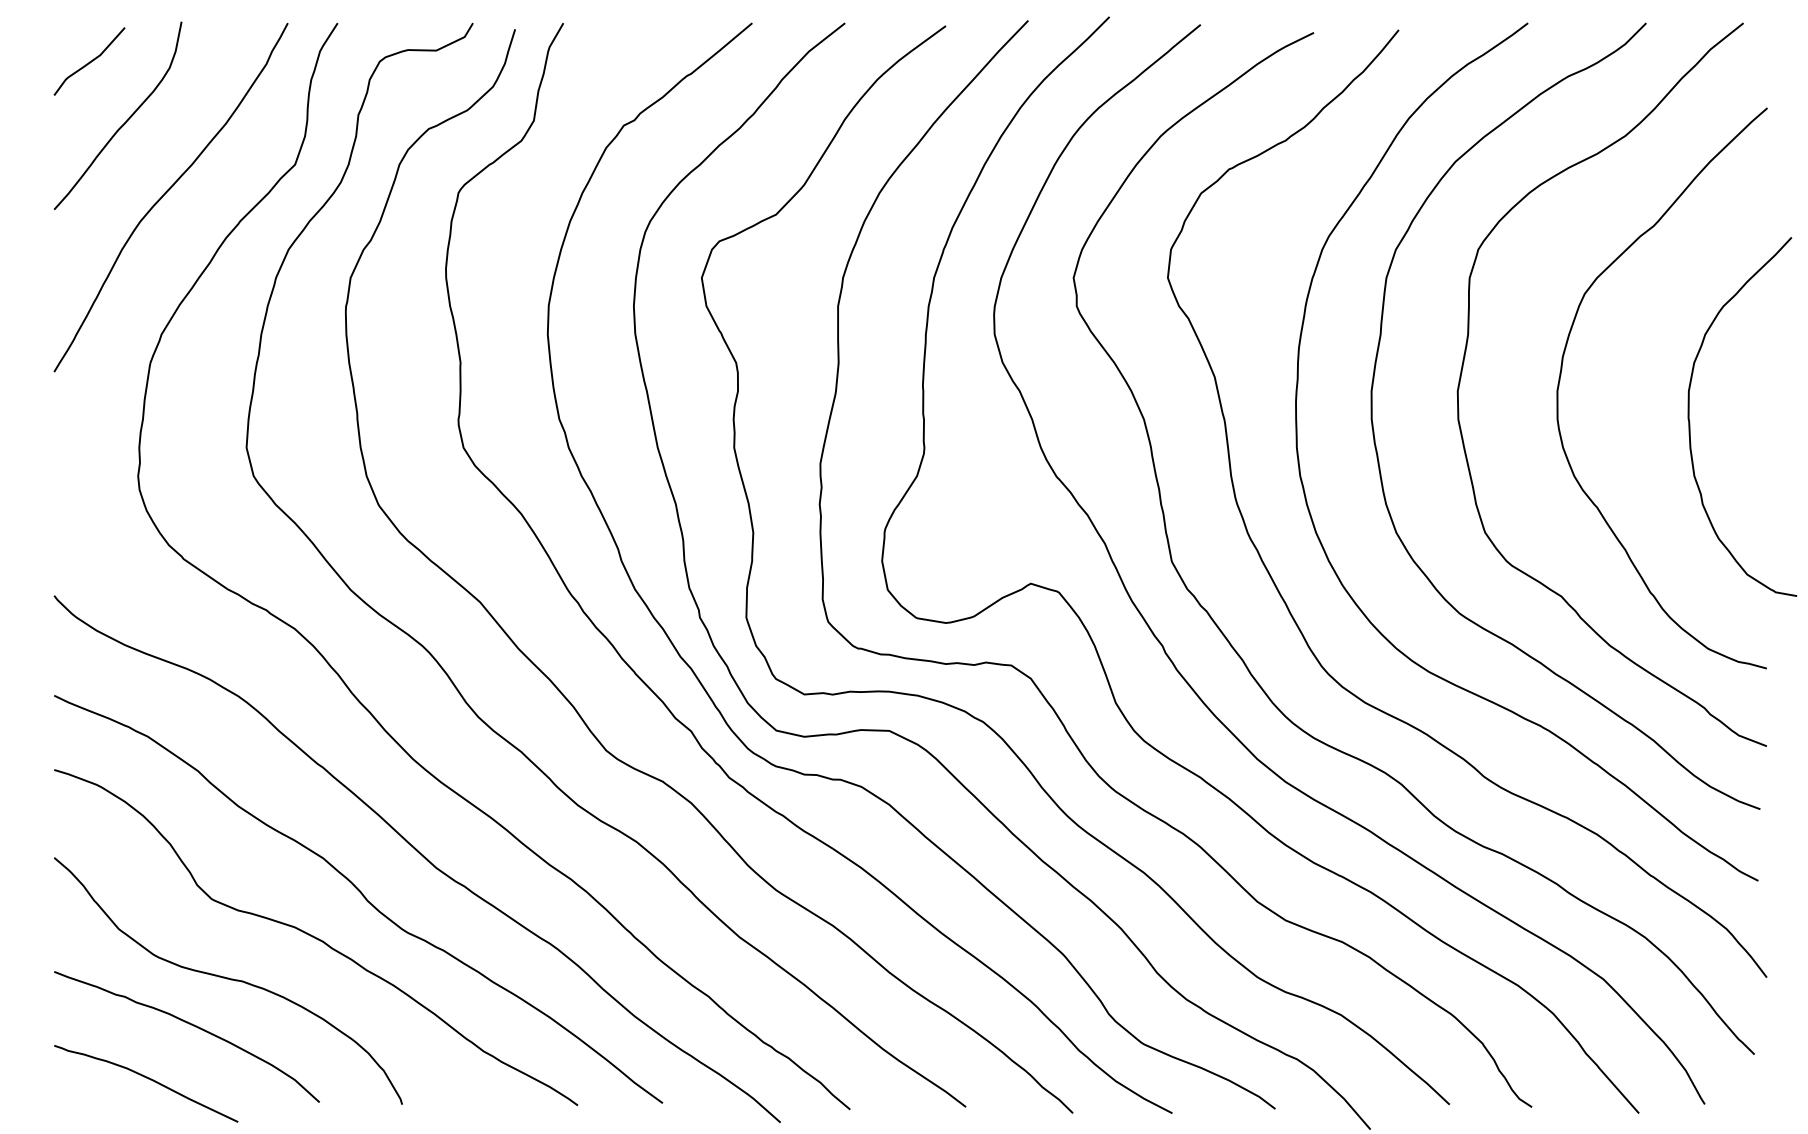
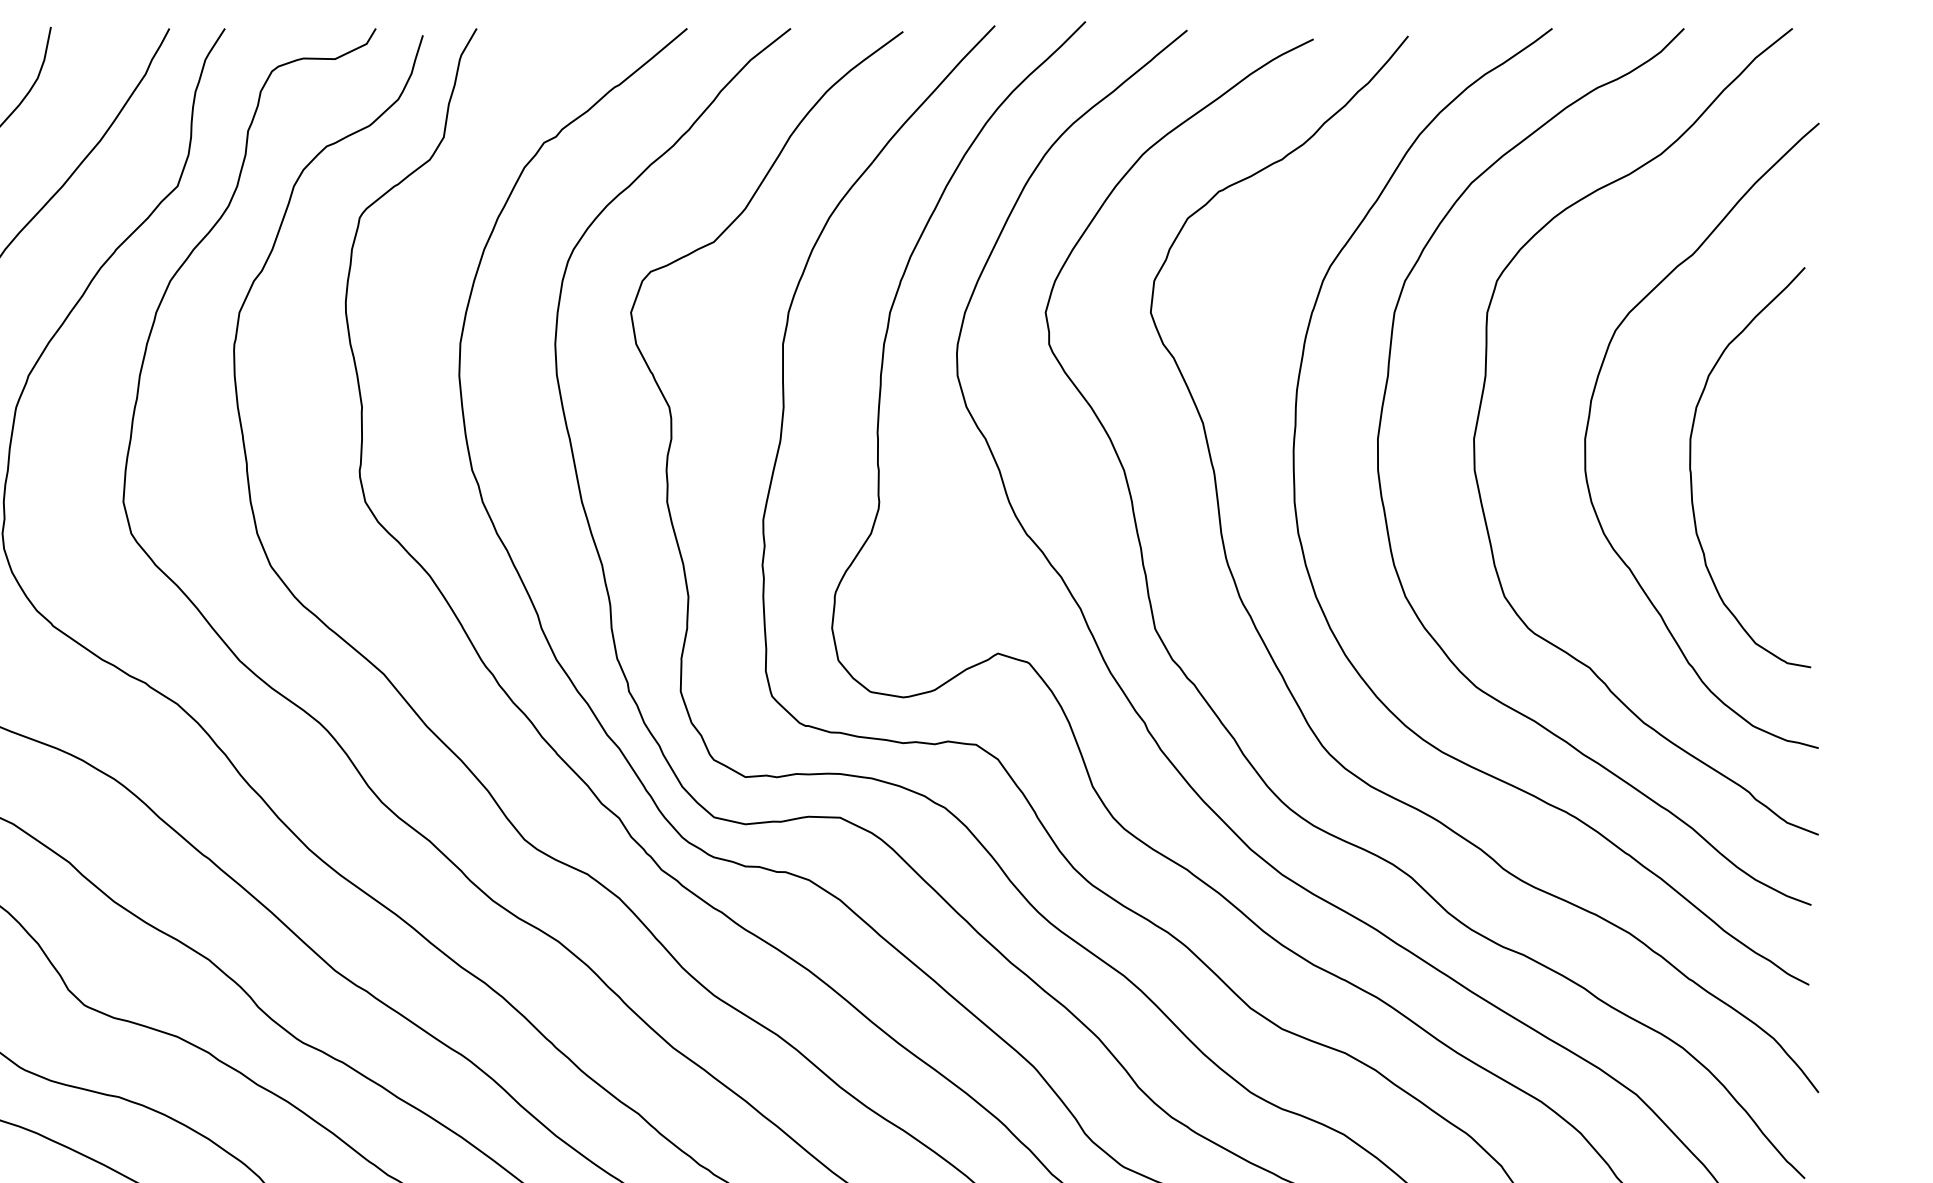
curve: (1690, 421) -> (1692, 472), moved

